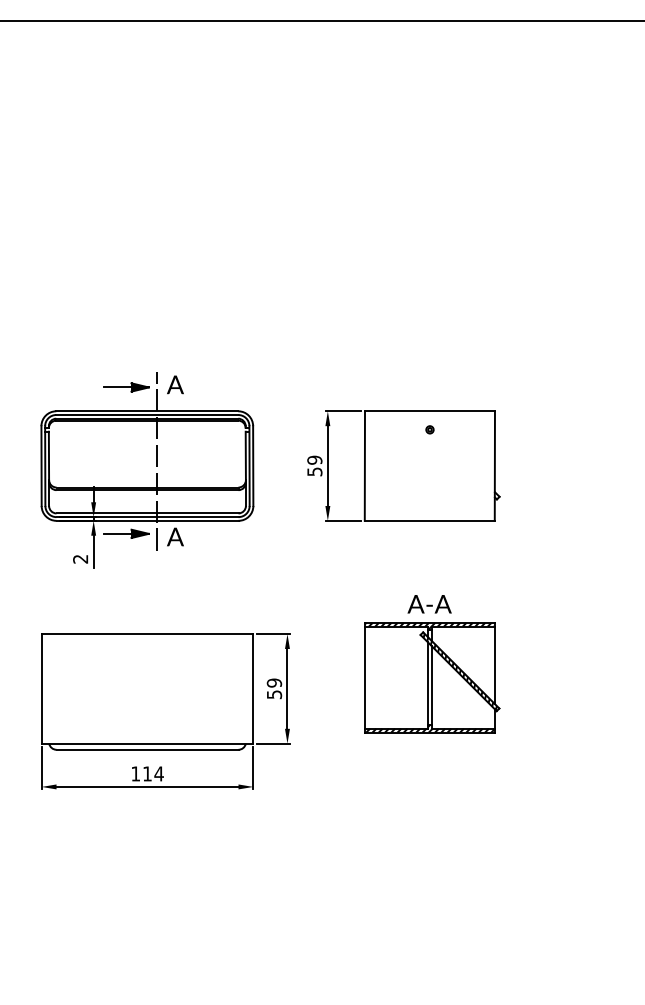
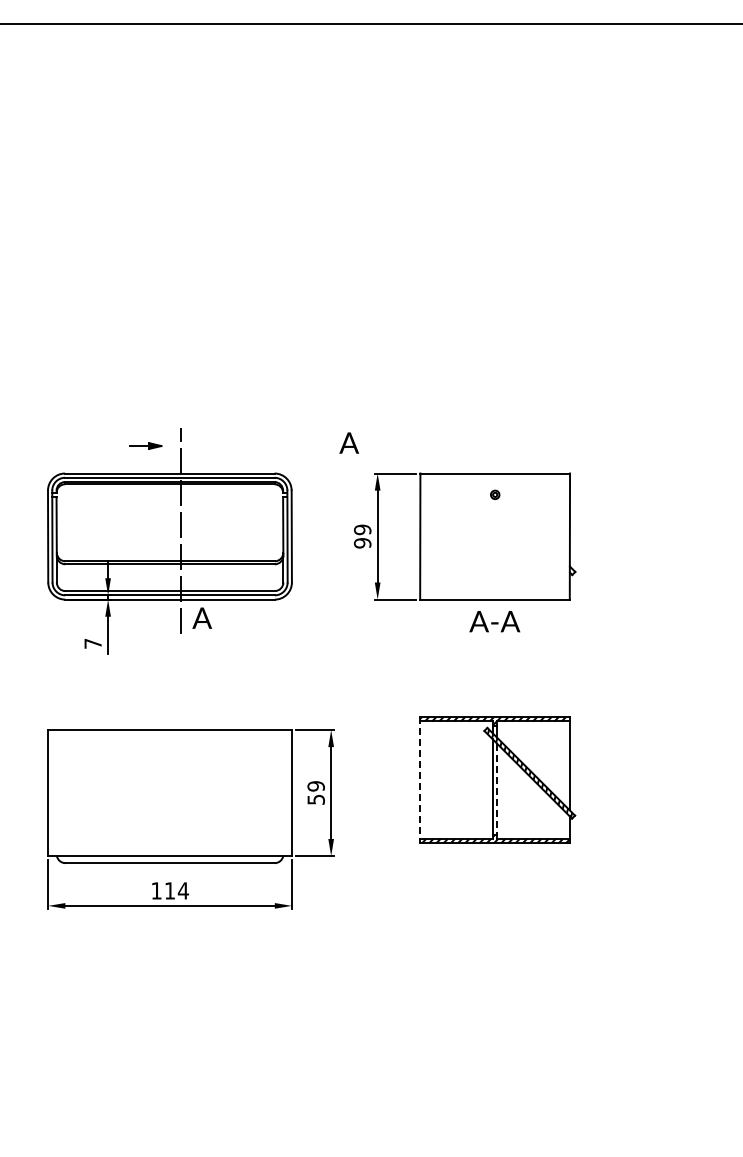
text: (174, 384) -> (348, 442), moved
part: (126, 386) -> (145, 445), size x0.6
text: (314, 472) -> (362, 543), 59 -> 99
part: (126, 533) -> (145, 614), removed
text: (80, 558) -> (92, 643), 2 -> 7
text: (429, 604) -> (494, 621), moved
line: (365, 677) -> (420, 780), solid -> dashed
line: (431, 687) -> (497, 791), solid -> dashed

